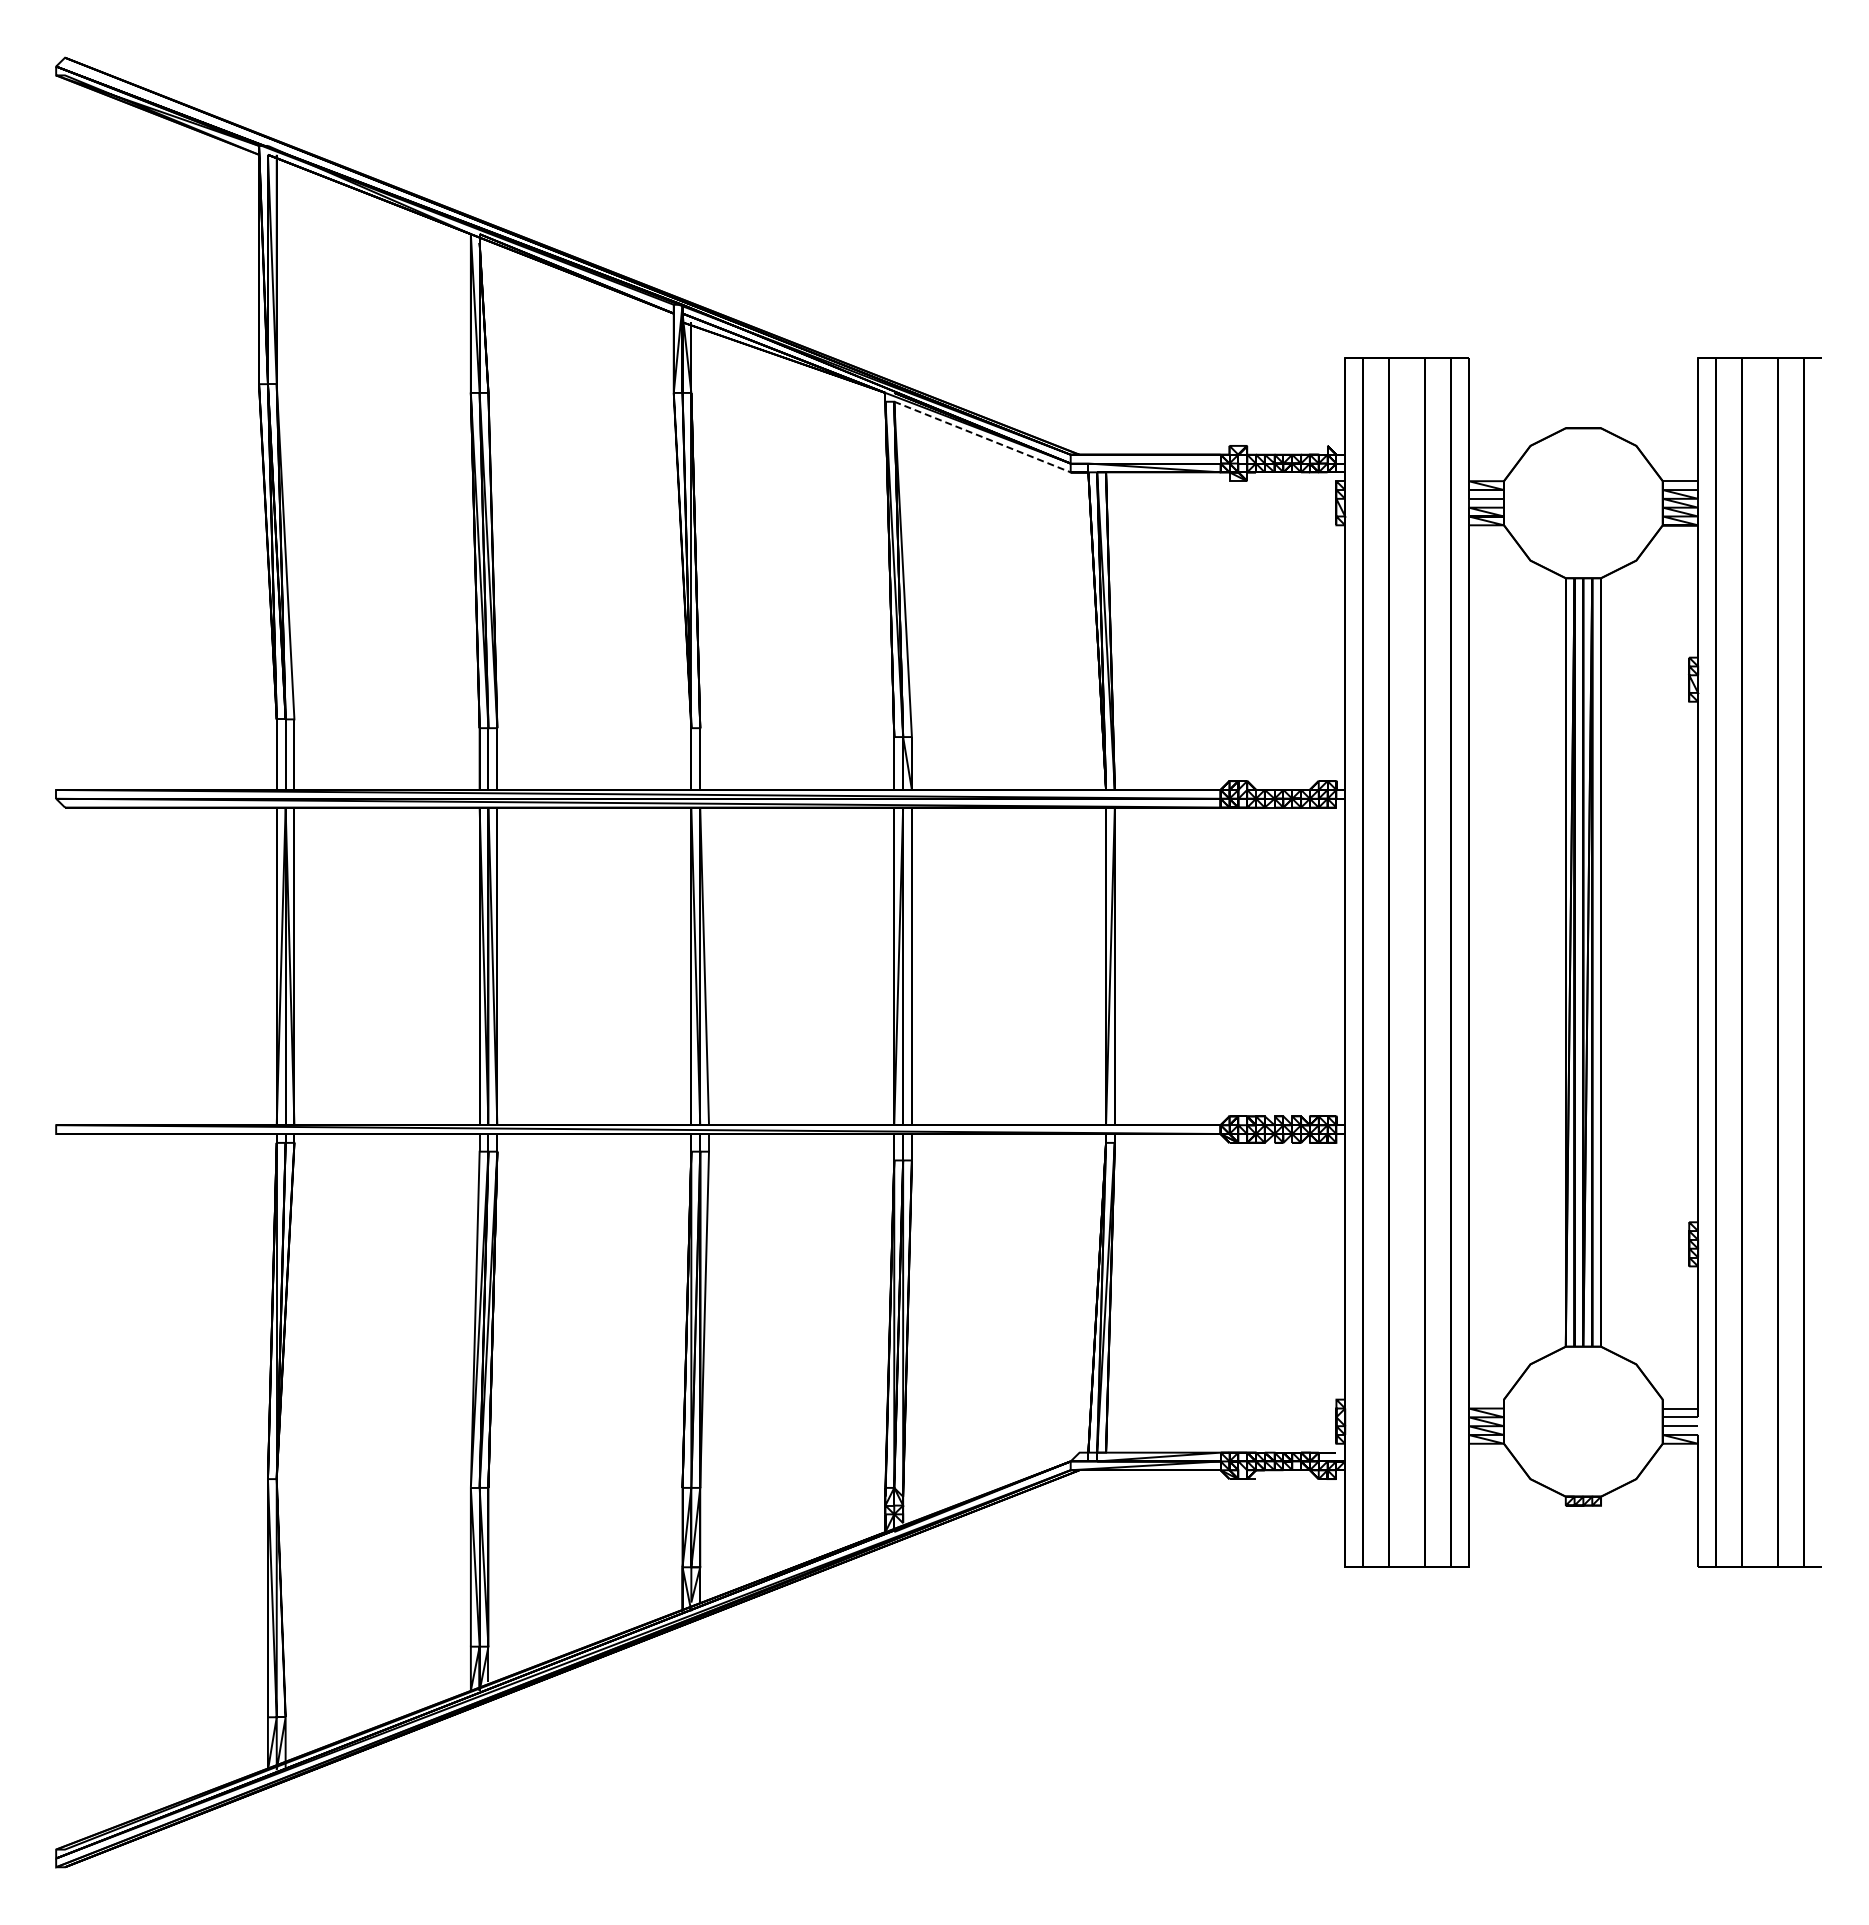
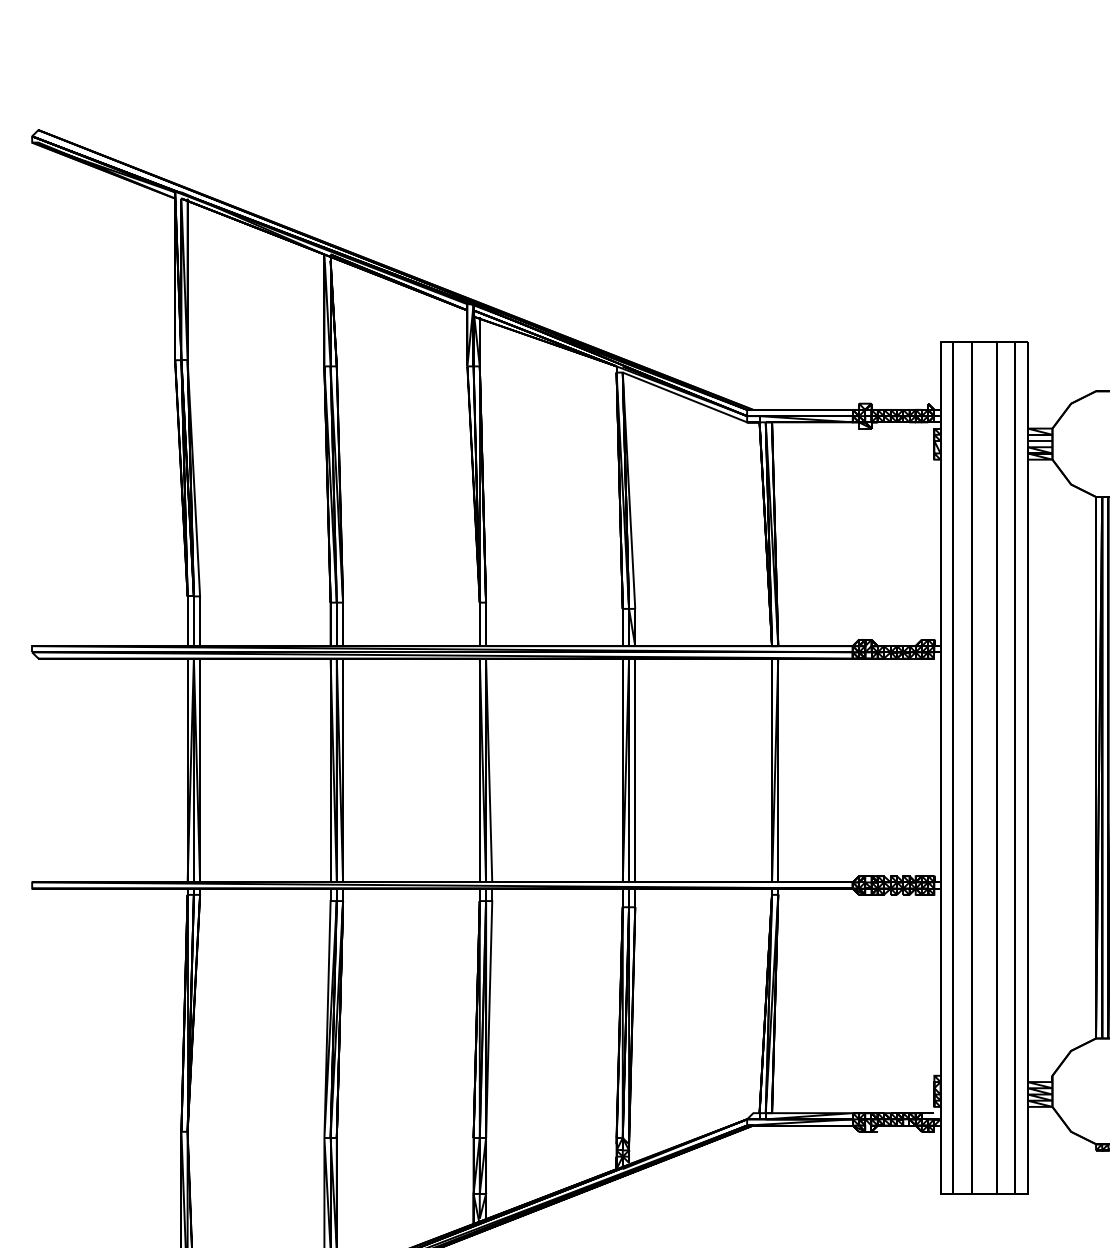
line: (982, 437) -> (684, 397), dashed -> solid

